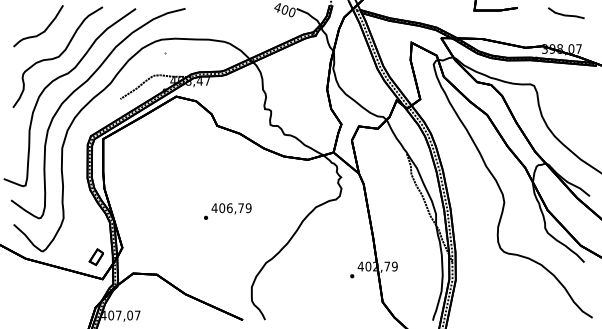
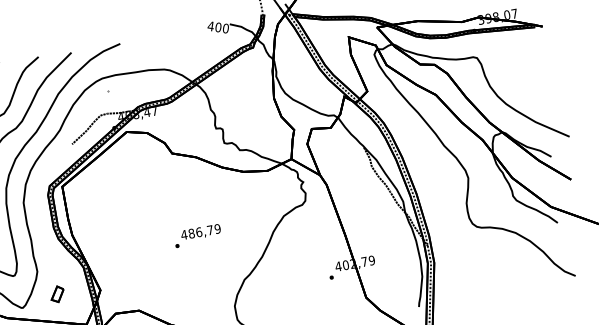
text: (222, 207) -> (191, 232), 406,79 -> 486,79
part: (95, 257) -> (56, 294), moved

